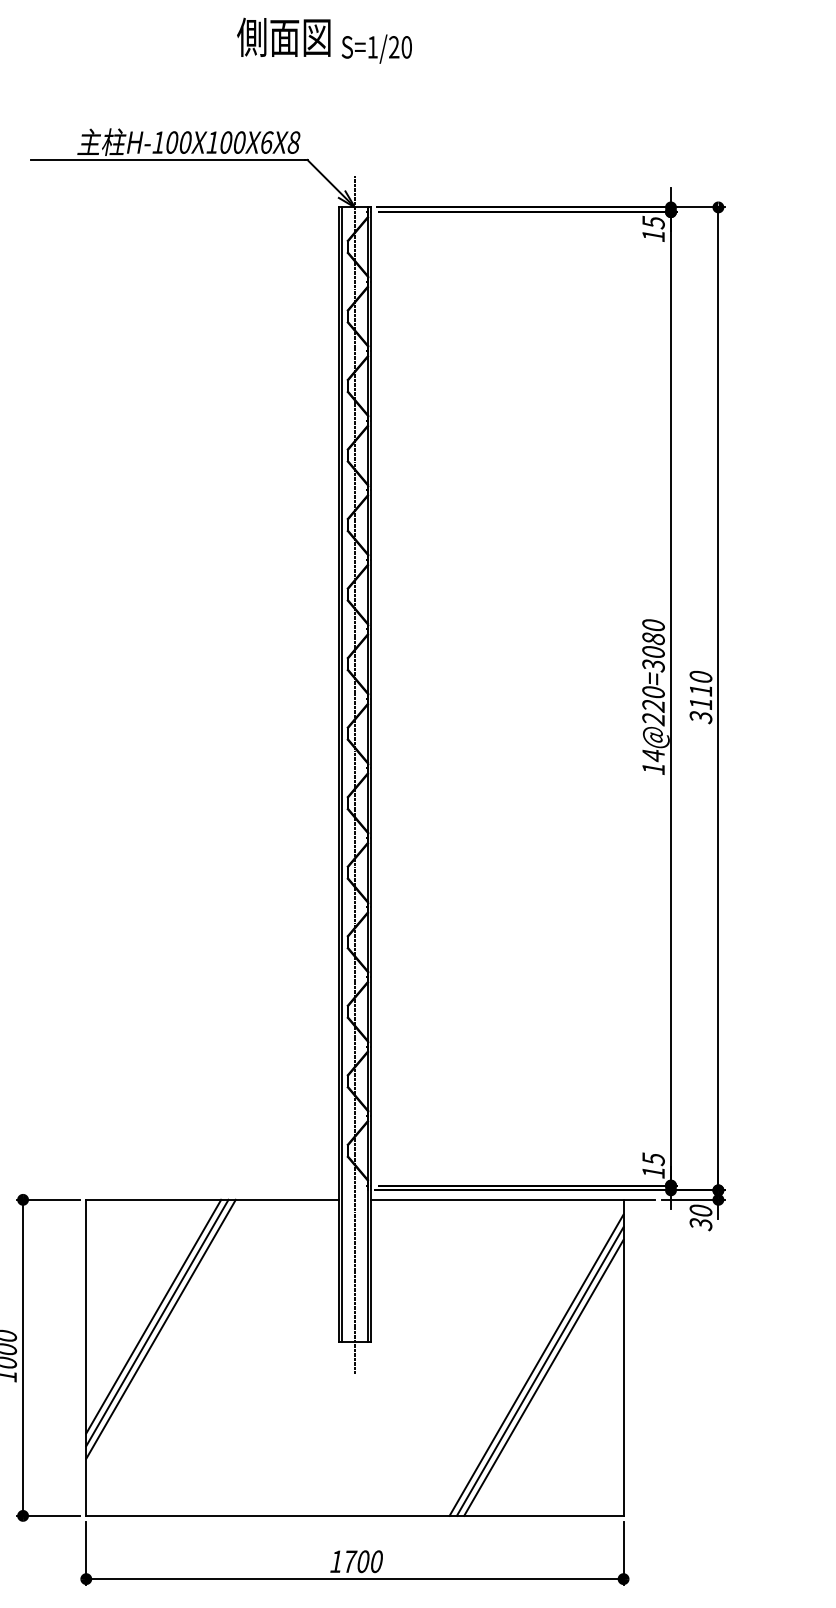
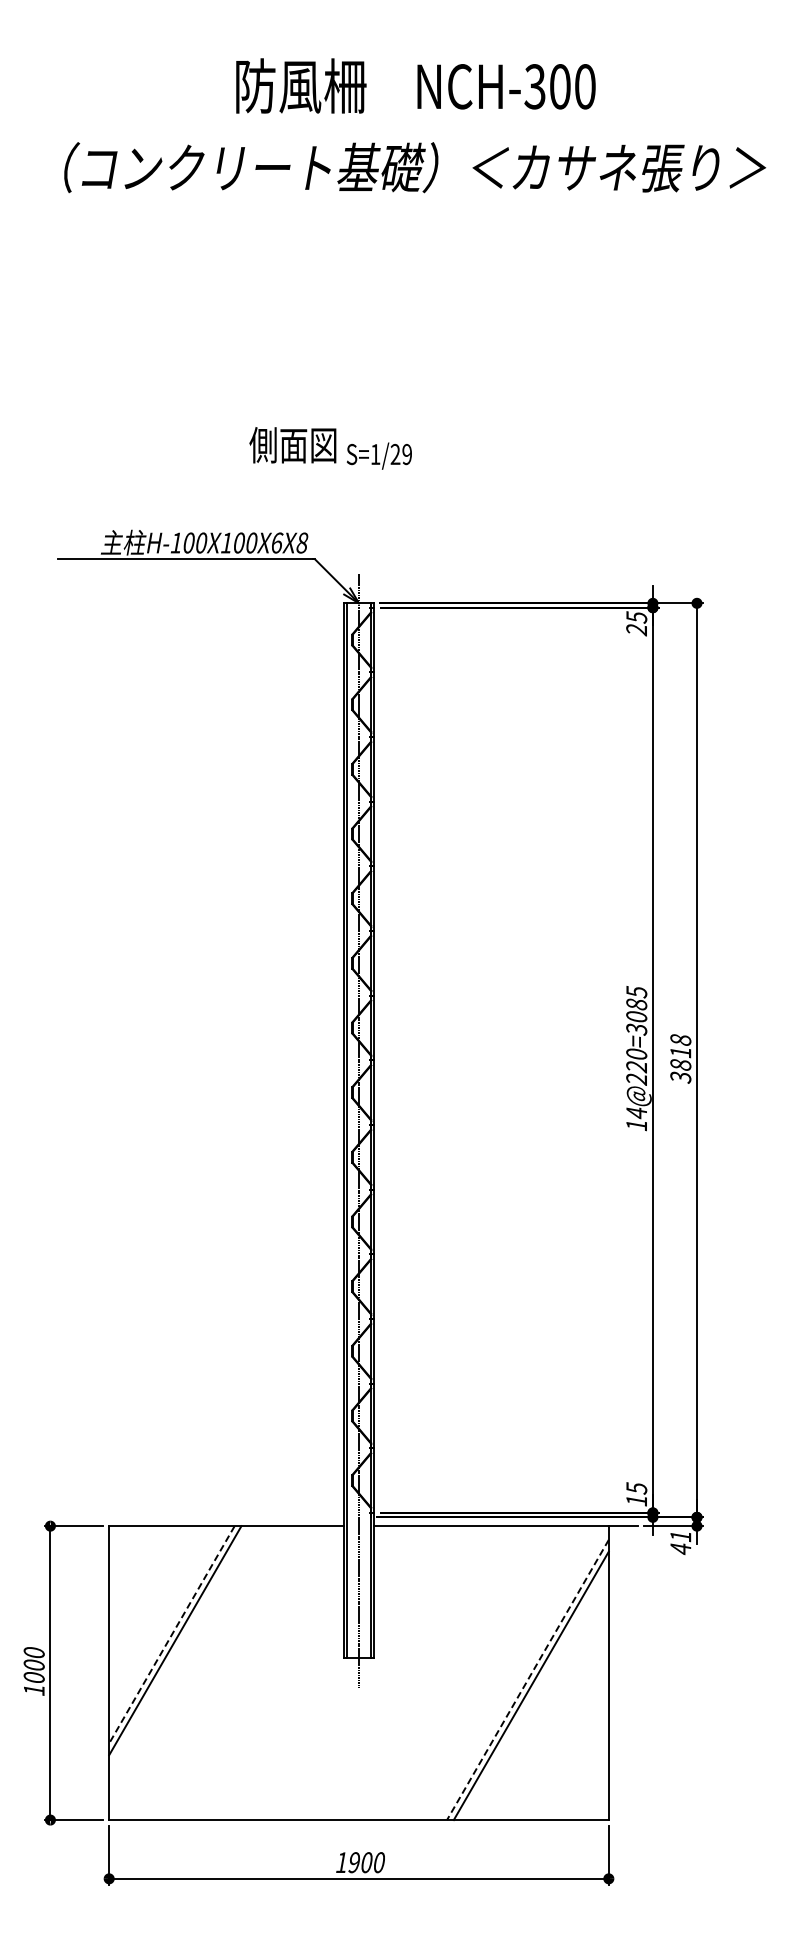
text: (407, 47) -> (407, 454), S=1/20 -> S=1/29
text: (653, 236) -> (636, 630), 15 -> 25
text: (653, 625) -> (636, 992), 14@220=3080 -> 14@220=3085
text: (700, 690) -> (680, 1052), 3110 -> 3818
text: (700, 1217) -> (680, 1542), 30 -> 41
line: (153, 1317) -> (171, 1635), solid -> dashed
line: (160, 1329) -> (178, 1646), removed
line: (536, 1364) -> (527, 1679), solid -> dashed
line: (543, 1377) -> (534, 1691), removed
text: (350, 1561) -> (354, 1862), 1700 -> 1900

